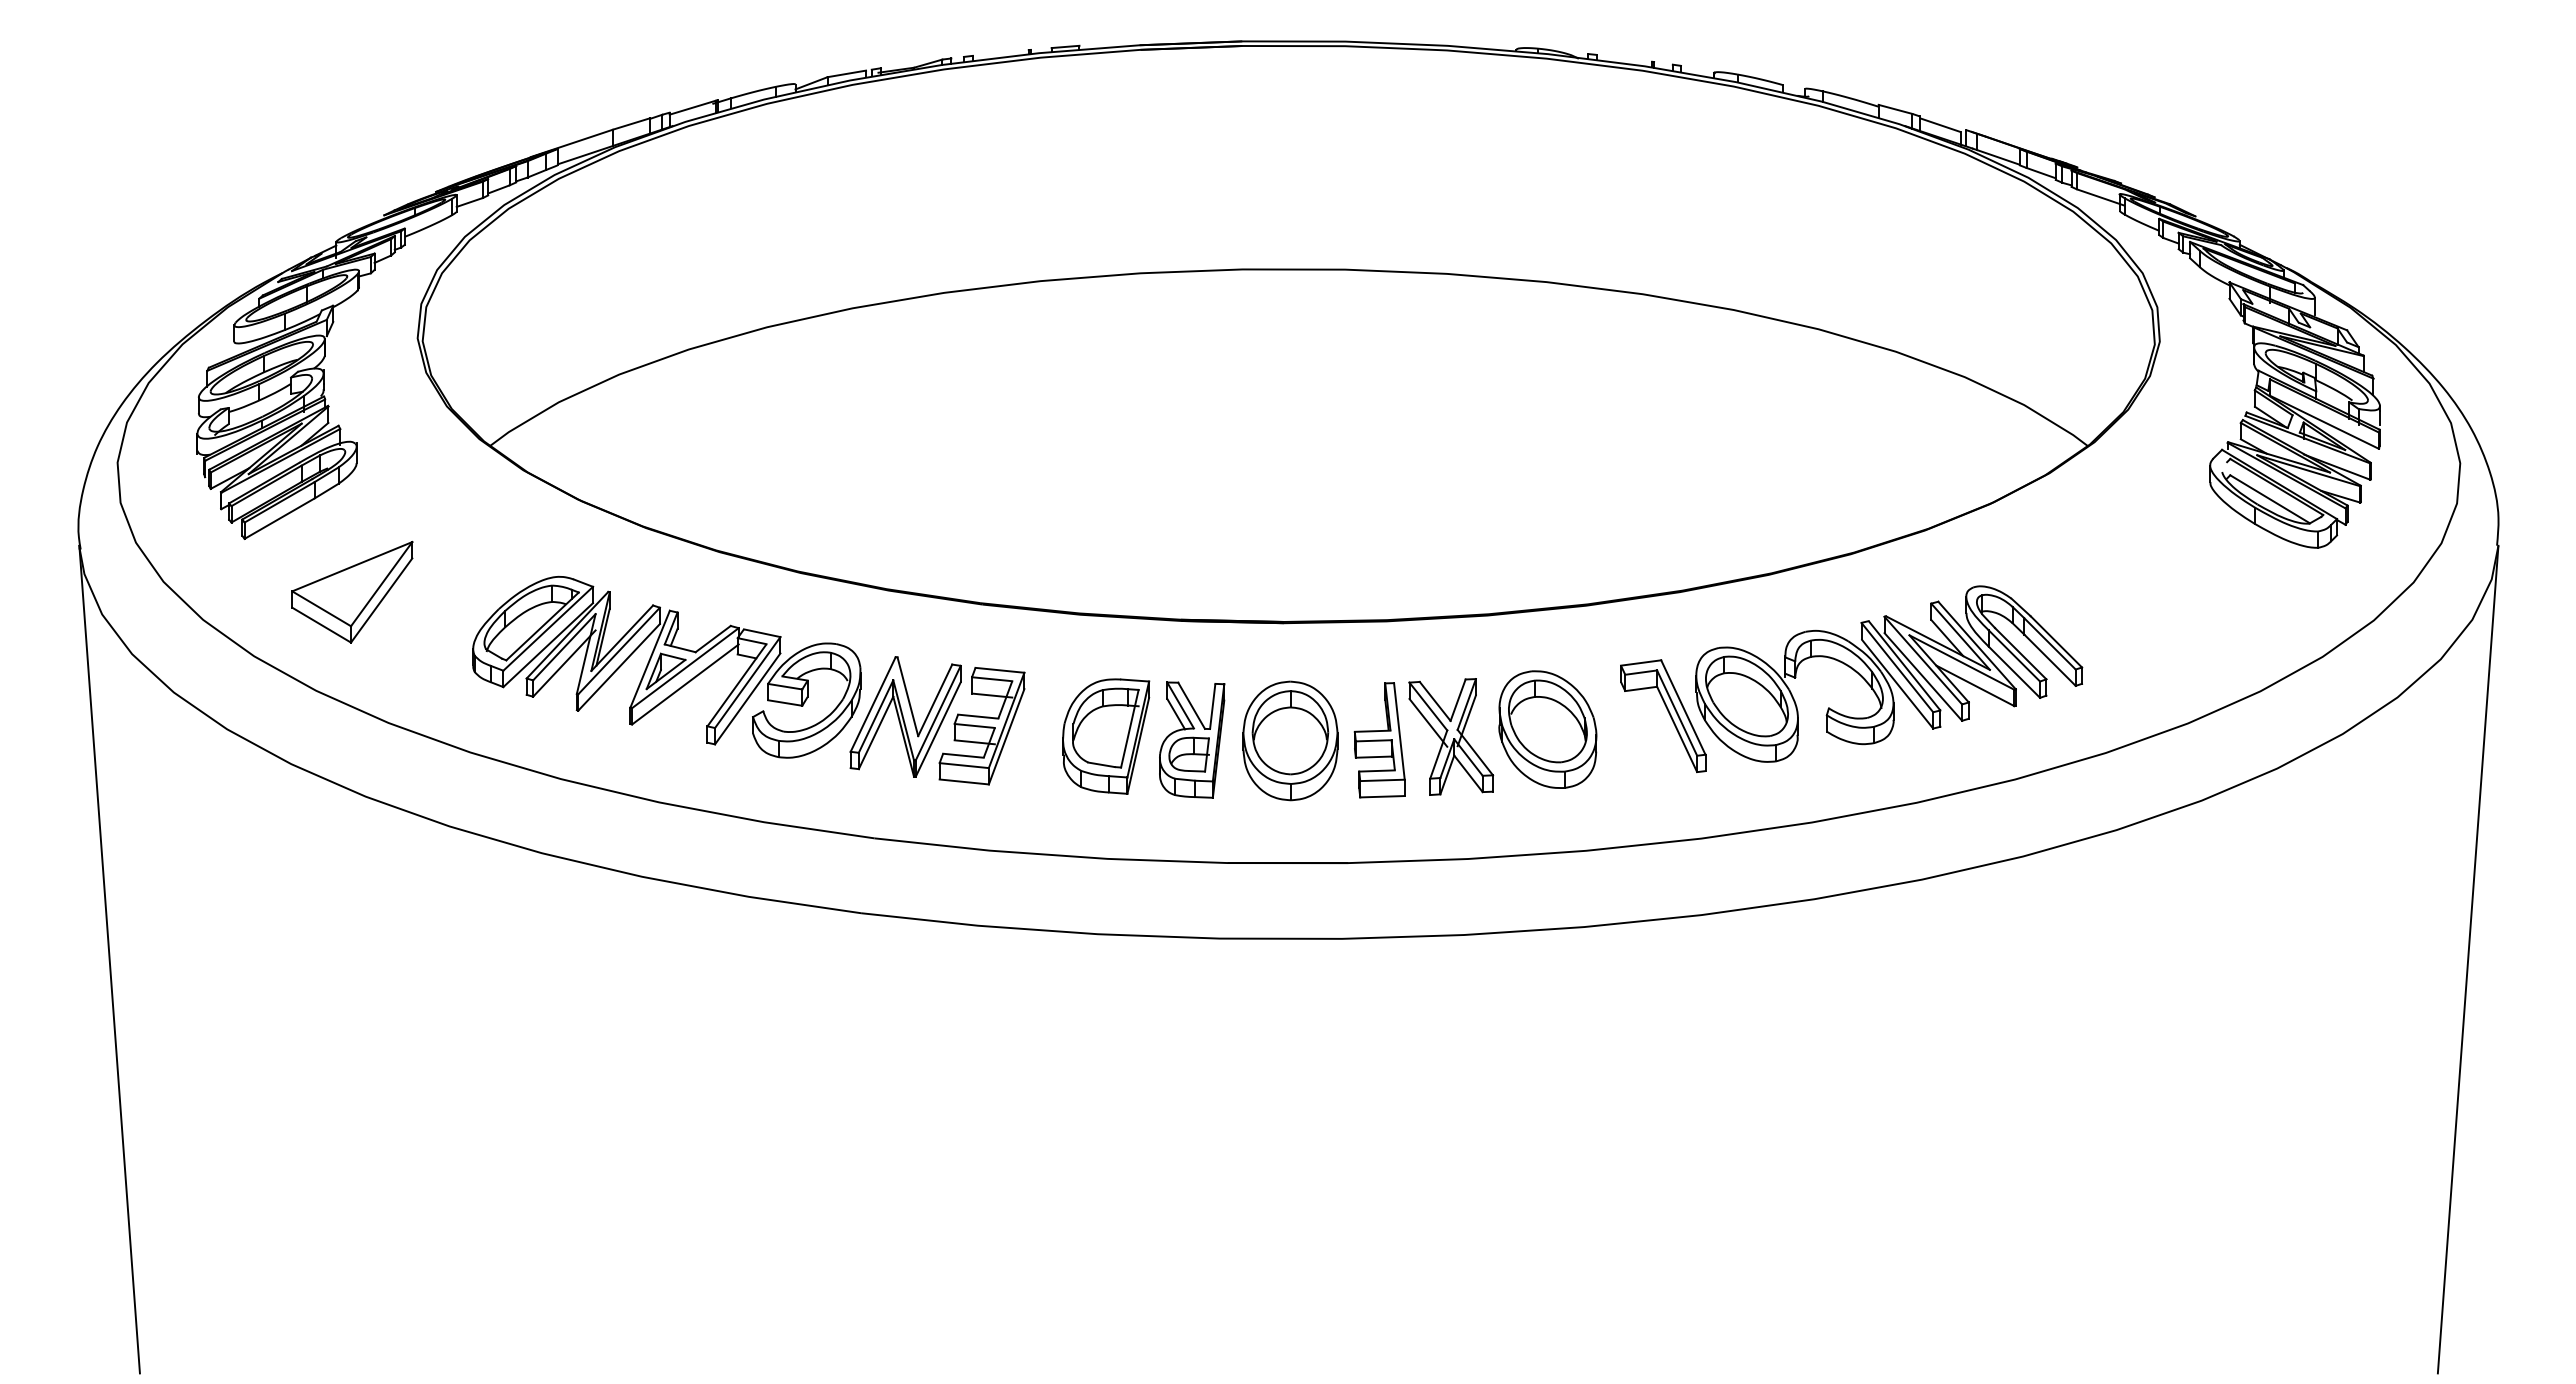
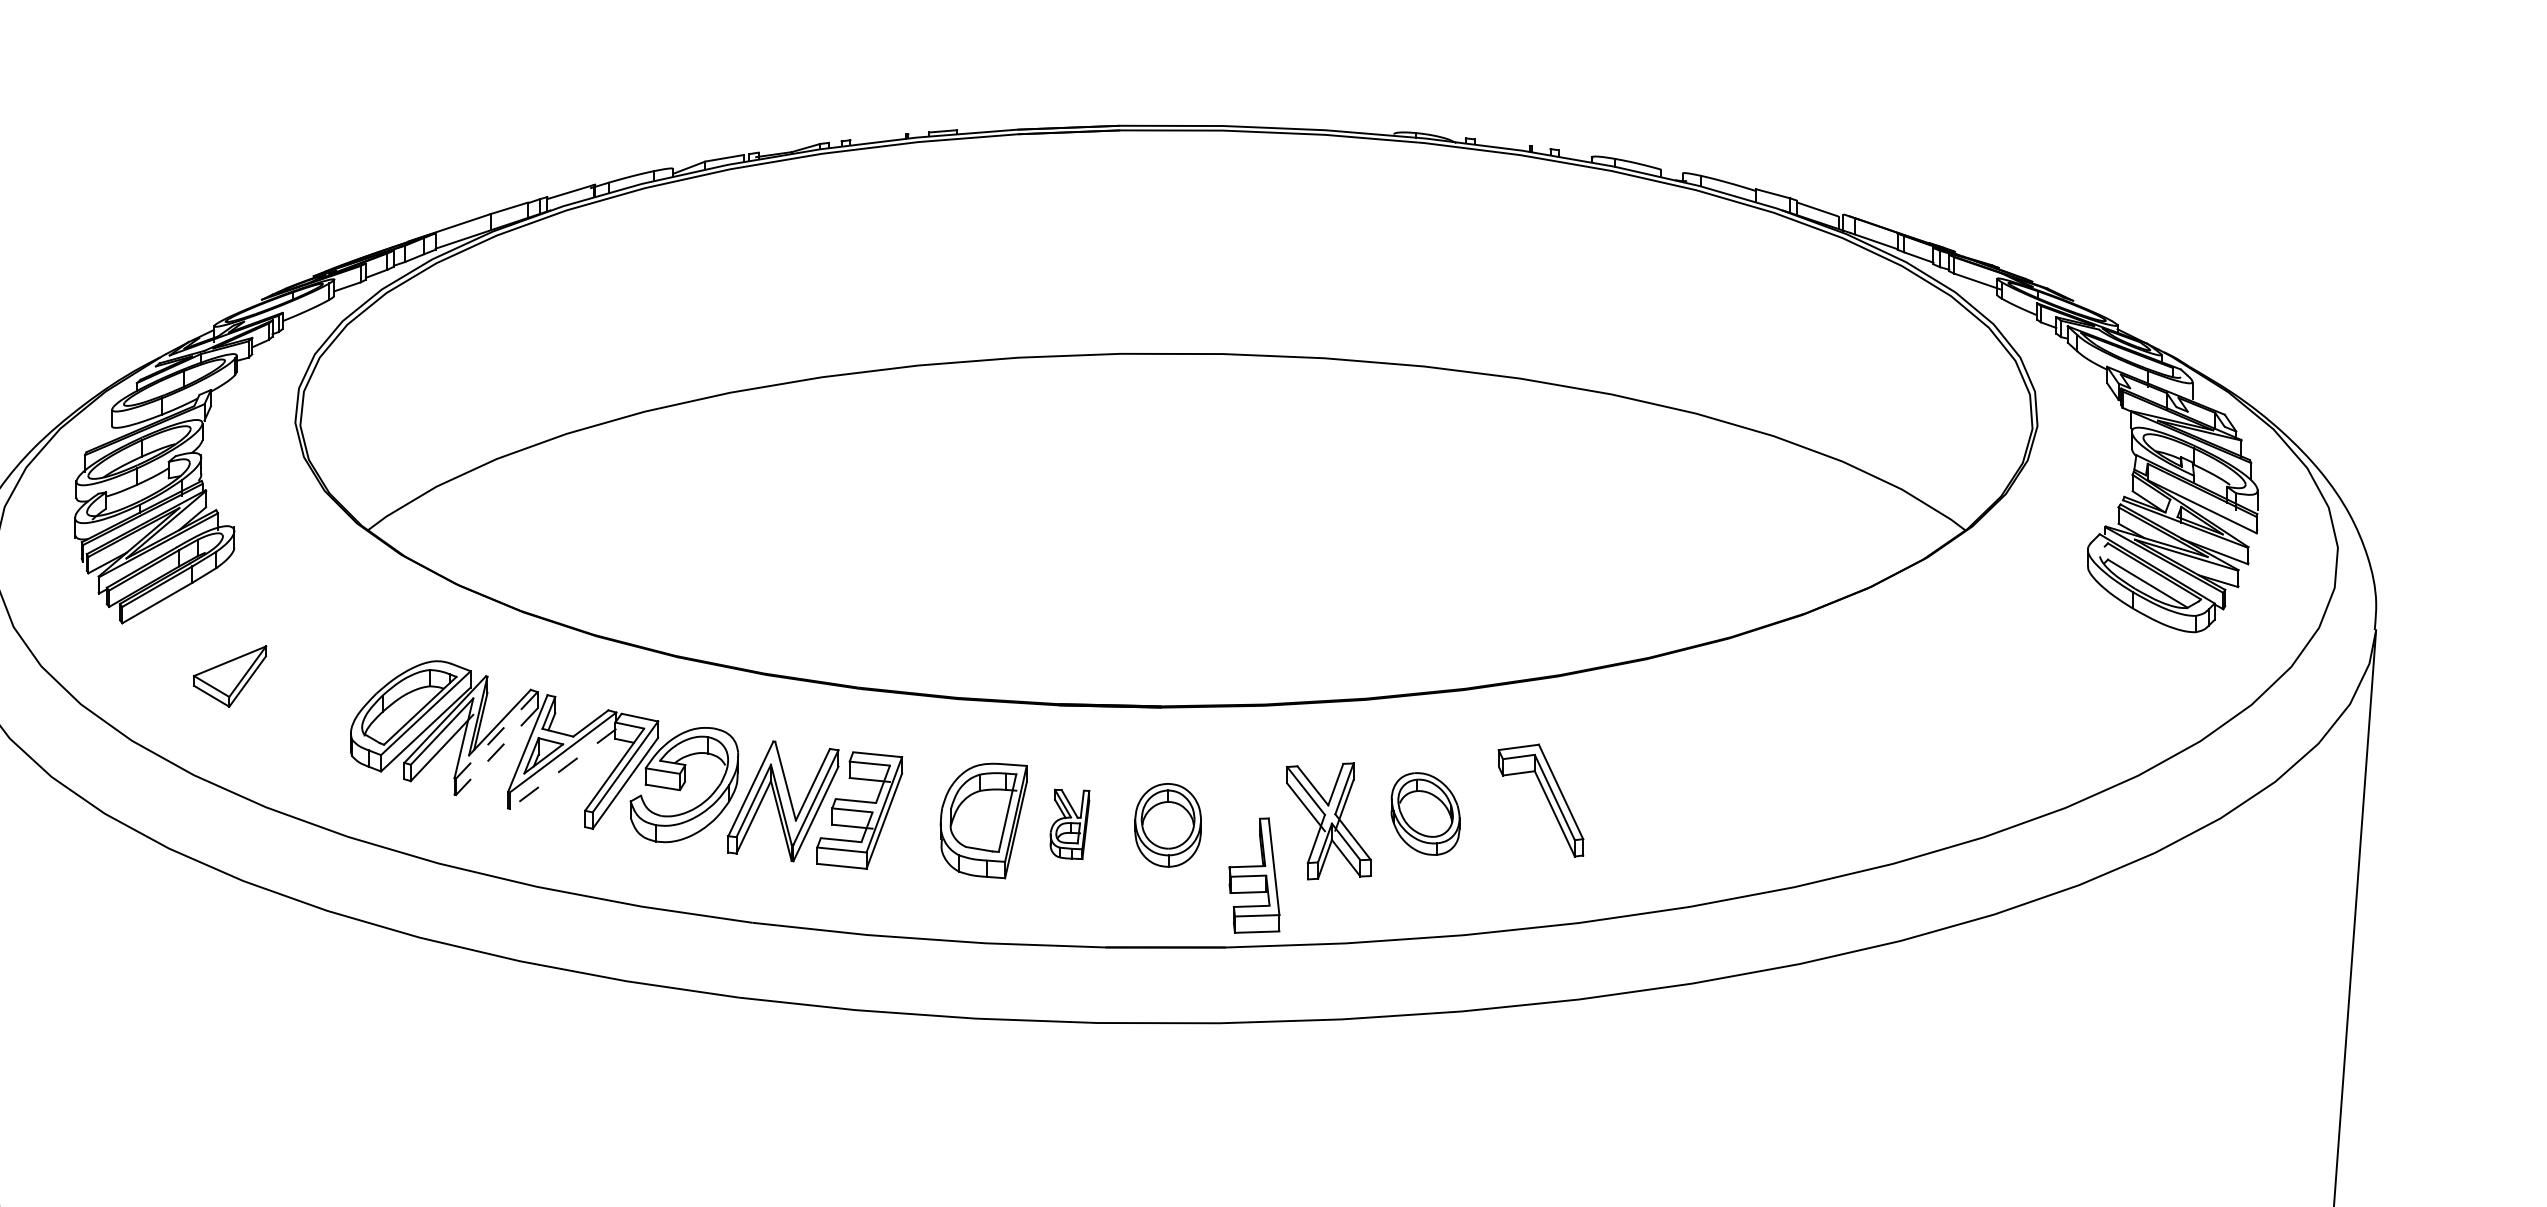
part: (352, 591) -> (230, 675), size x0.6
line: (618, 651) -> (496, 735), solid -> dashed
line: (618, 667) -> (496, 751), solid -> dashed
part: (1889, 673) -> (1767, 757), removed
line: (685, 684) -> (563, 768), solid -> dashed
part: (1547, 729) -> (1425, 813), size x0.7
part: (1192, 739) -> (1070, 823), size x0.6
part: (1290, 740) -> (1168, 824), size x0.7
part: (1379, 740) -> (1254, 875), moved

